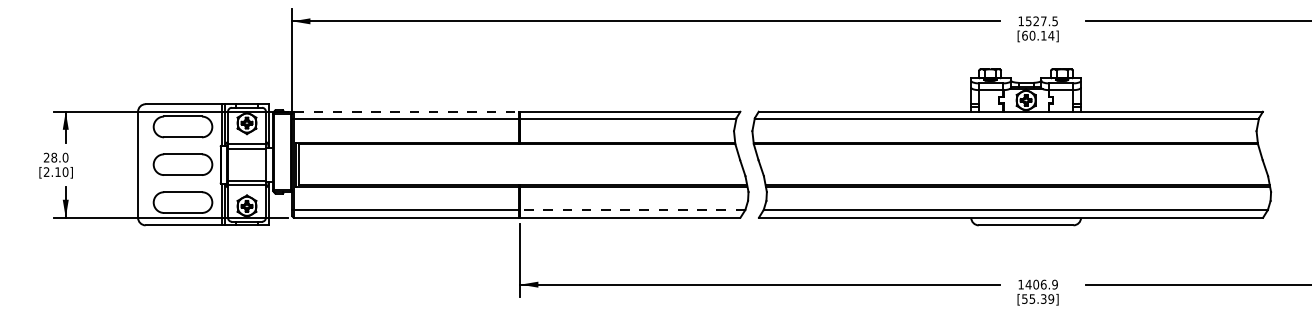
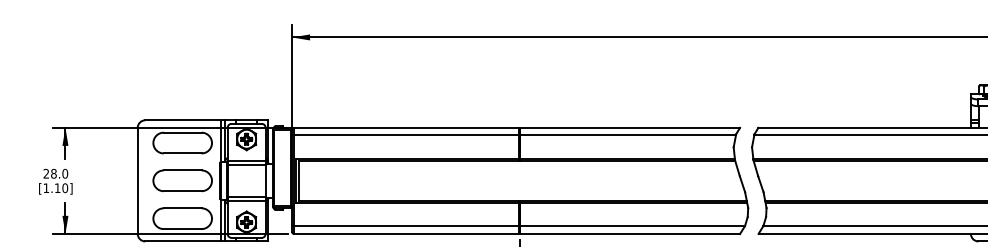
line: (407, 111) -> (407, 127), dashed -> solid
text: (46, 171) -> (46, 187), [2.10] -> [1.10]
line: (632, 210) -> (632, 226), dashed -> solid

